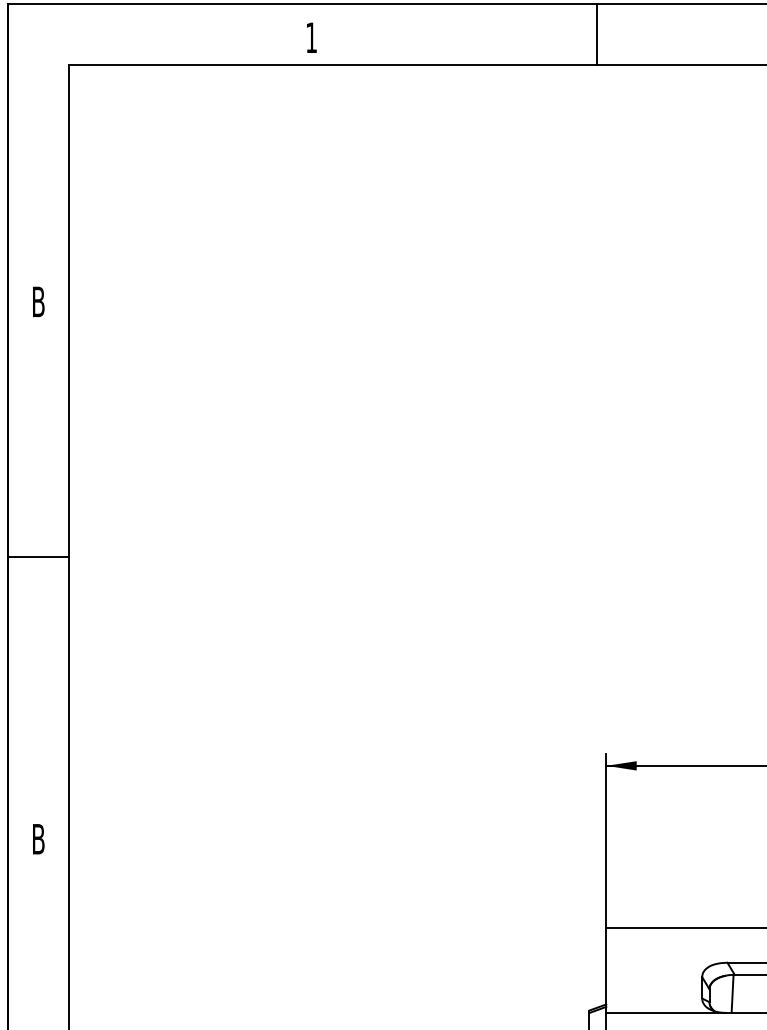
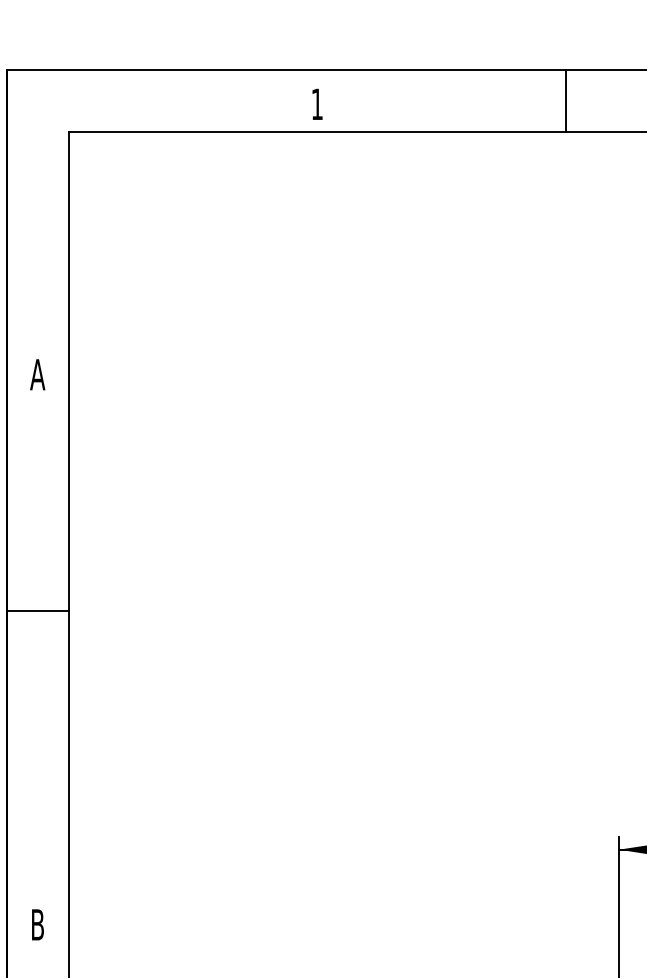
line: (596, 34) -> (565, 100), moved
text: (38, 301) -> (37, 374), B -> A
line: (38, 557) -> (37, 610), moved

